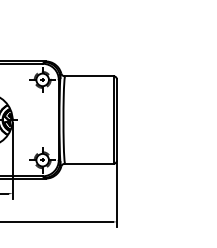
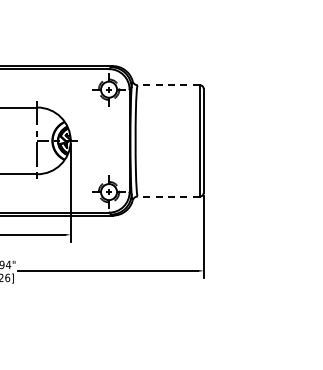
line: (89, 76) -> (168, 85), solid -> dashed
line: (89, 163) -> (168, 196), solid -> dashed

